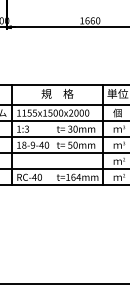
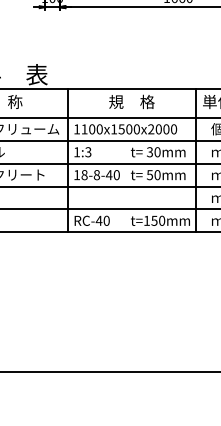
text: (31, 113) -> (95, 129), 1155x1500x2000 -> 1100x1500x2000
text: (32, 145) -> (96, 175), 18-9-40 -> 18-8-40
text: (76, 177) -> (158, 220), t=164mm -> t=150mm

